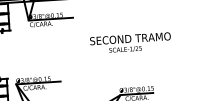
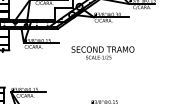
text: (130, 42) -> (102, 52), moved

